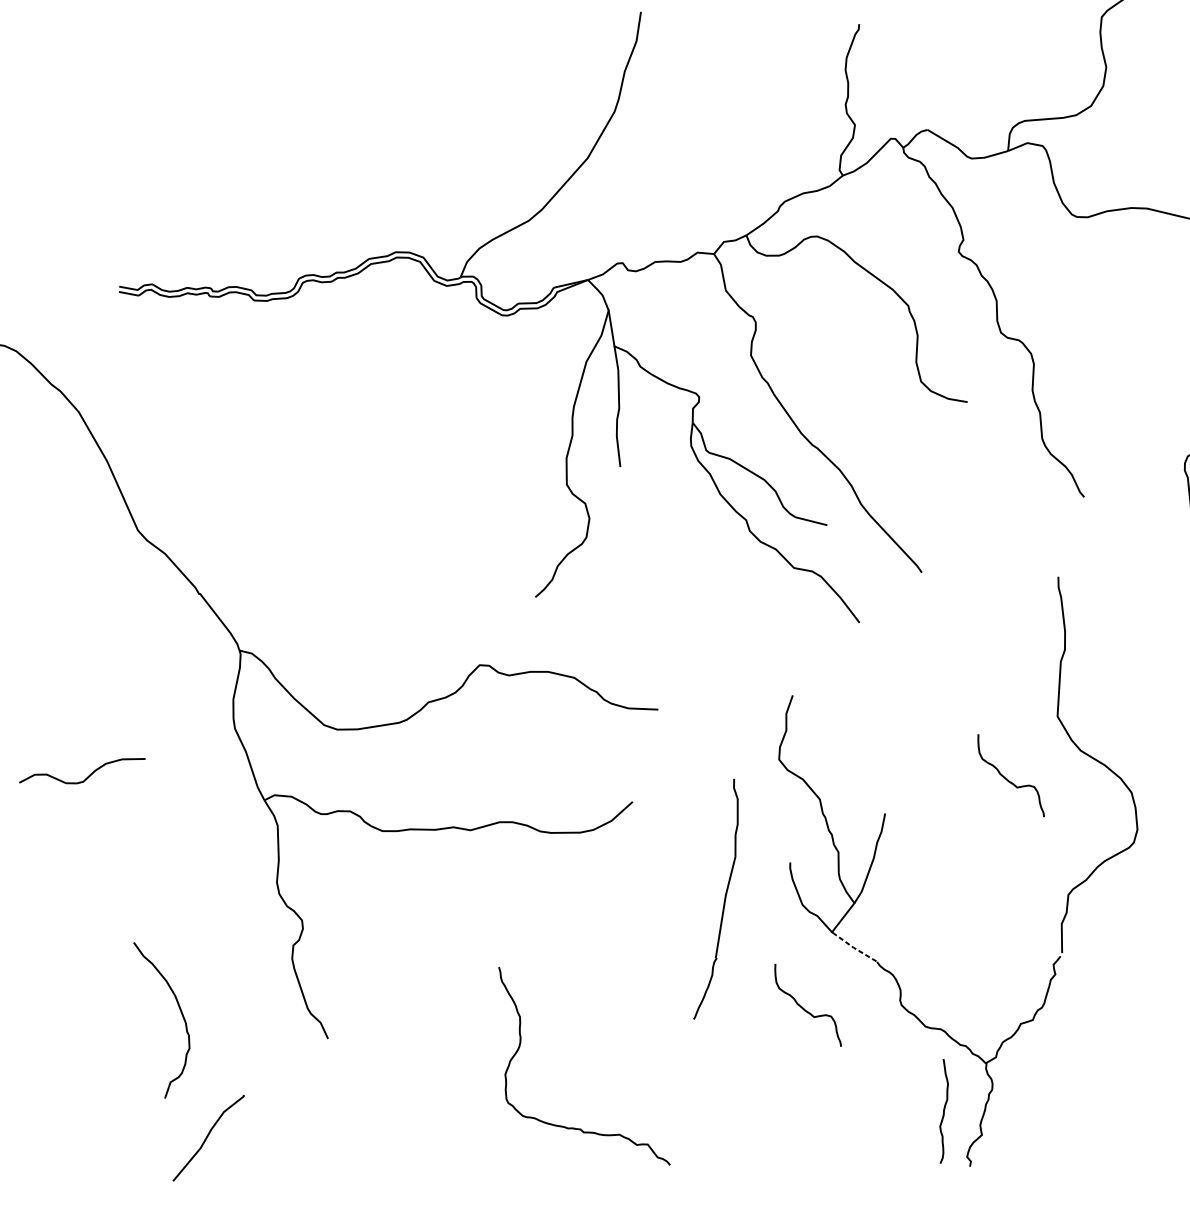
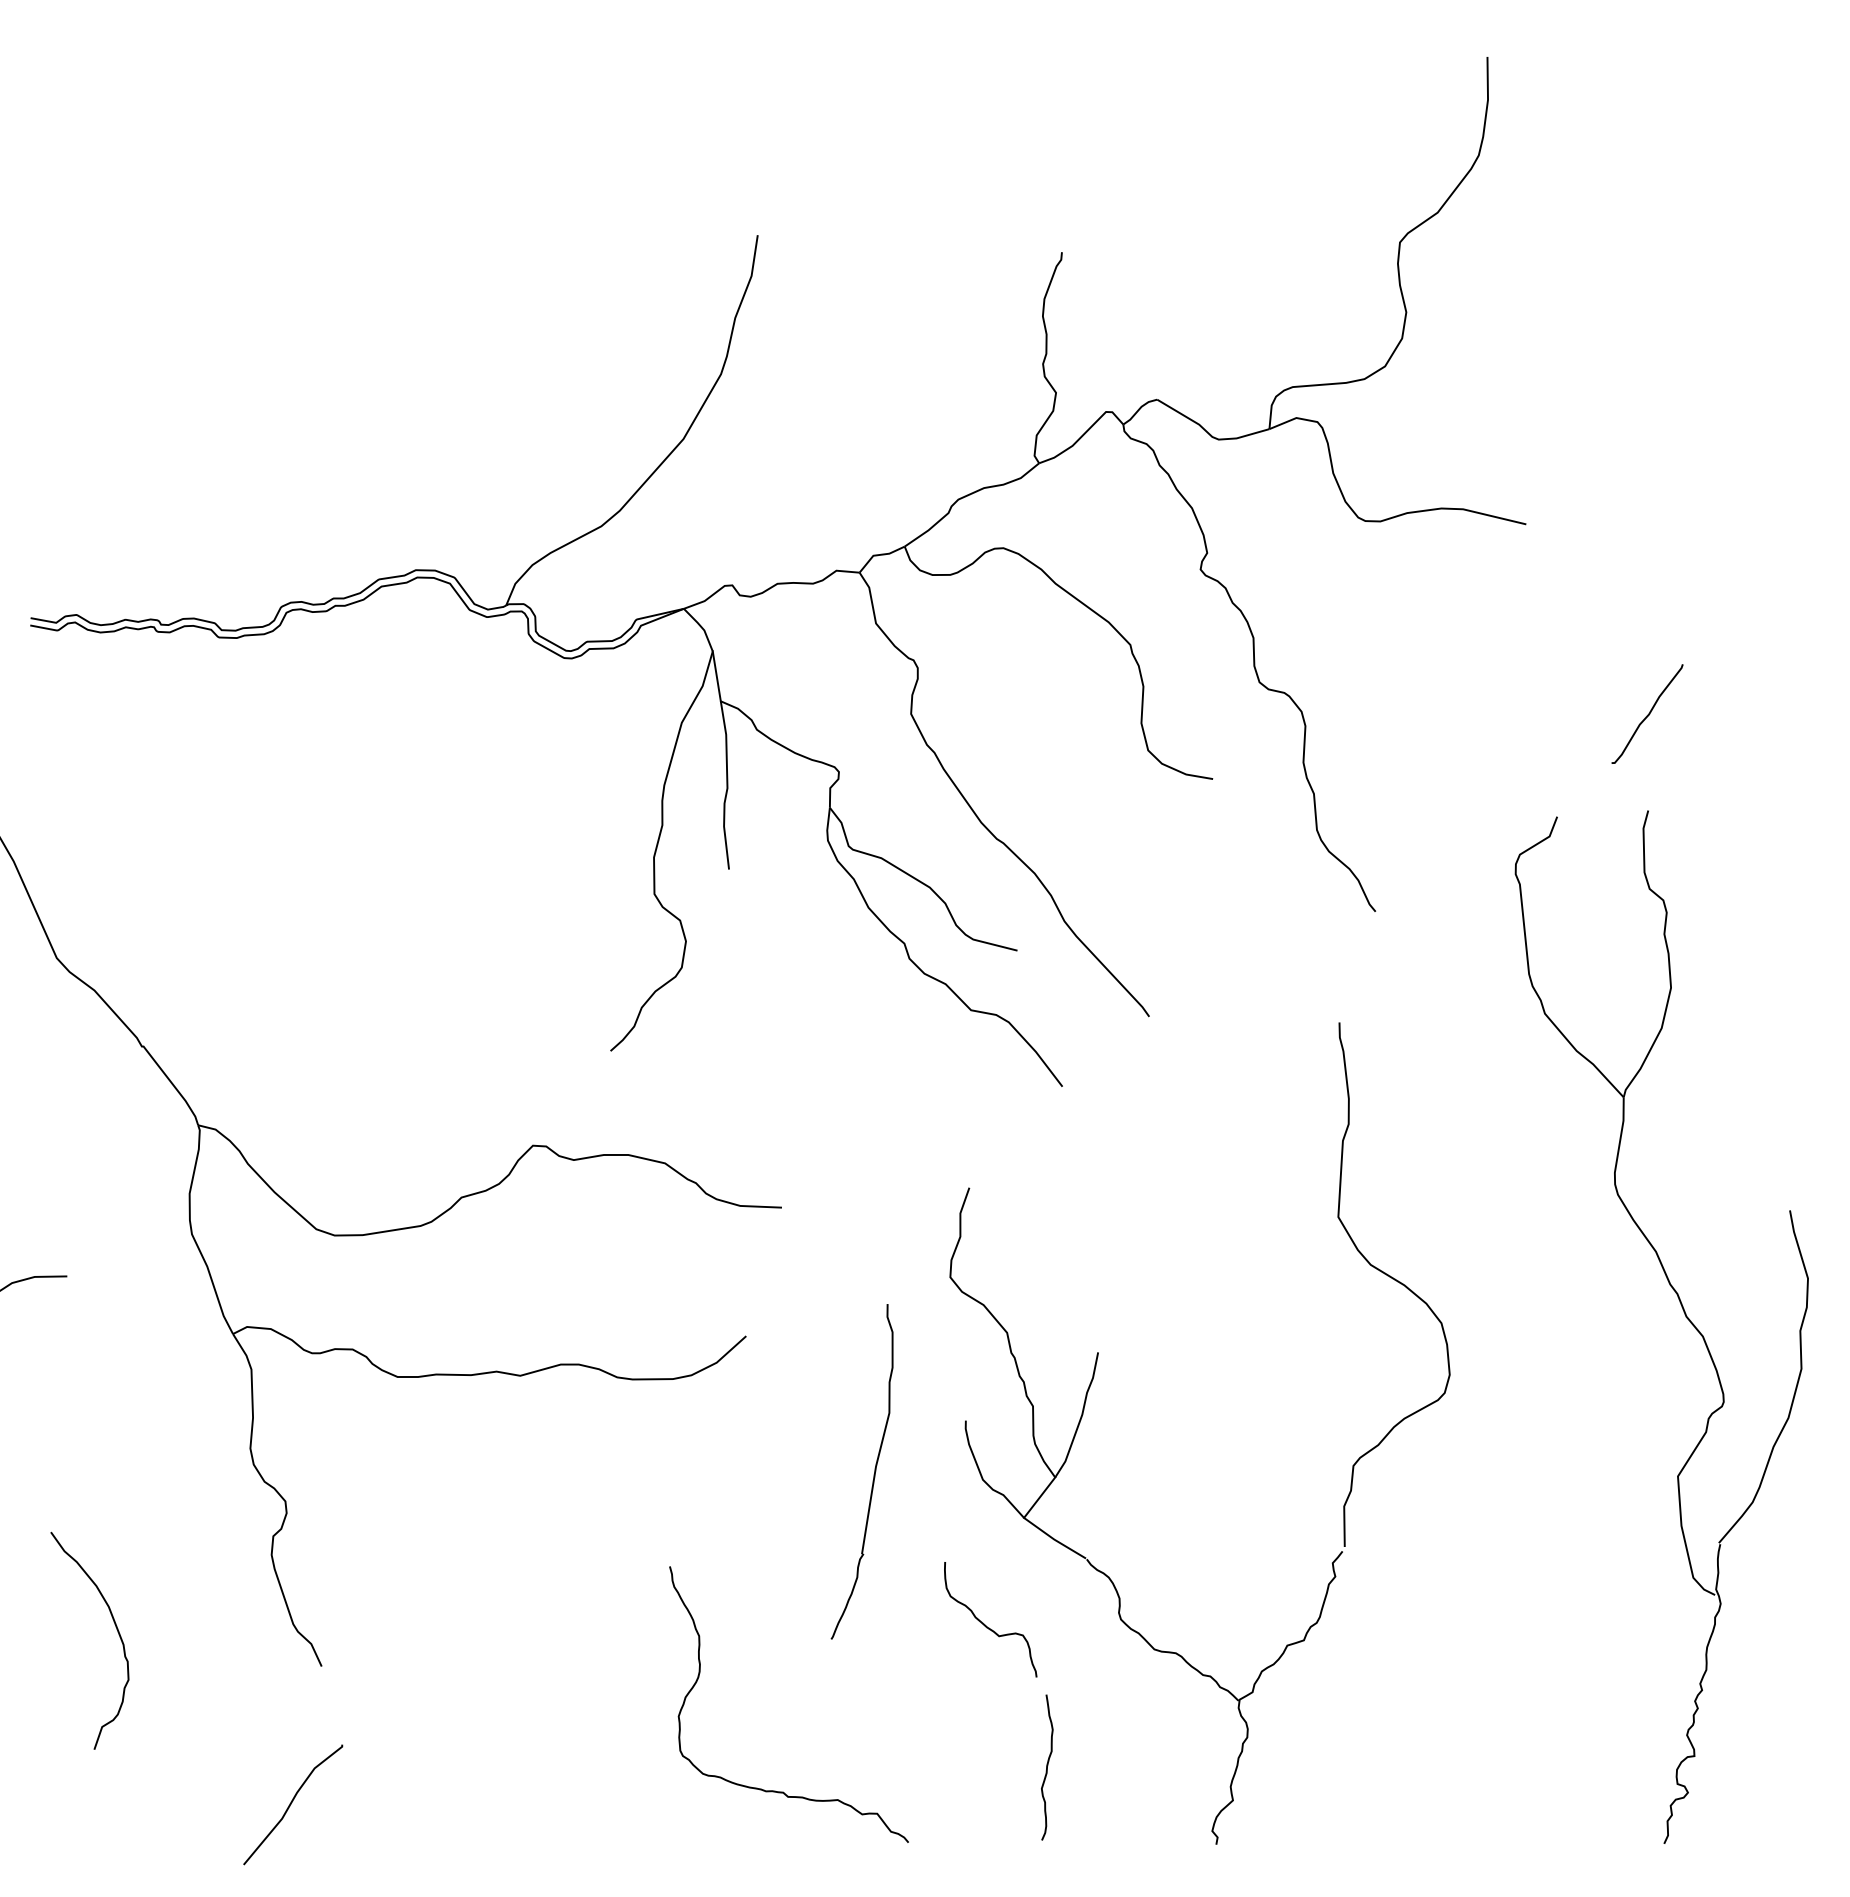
curve: (1007, 779) -> (1268, 1304), removed
line: (853, 947) -> (1054, 1539), dashed -> solid
curve: (944, 1111) -> (1047, 1767), moved
curve: (574, 1127) -> (775, 1790), moved
curve: (207, 1137) -> (291, 1804), moved

